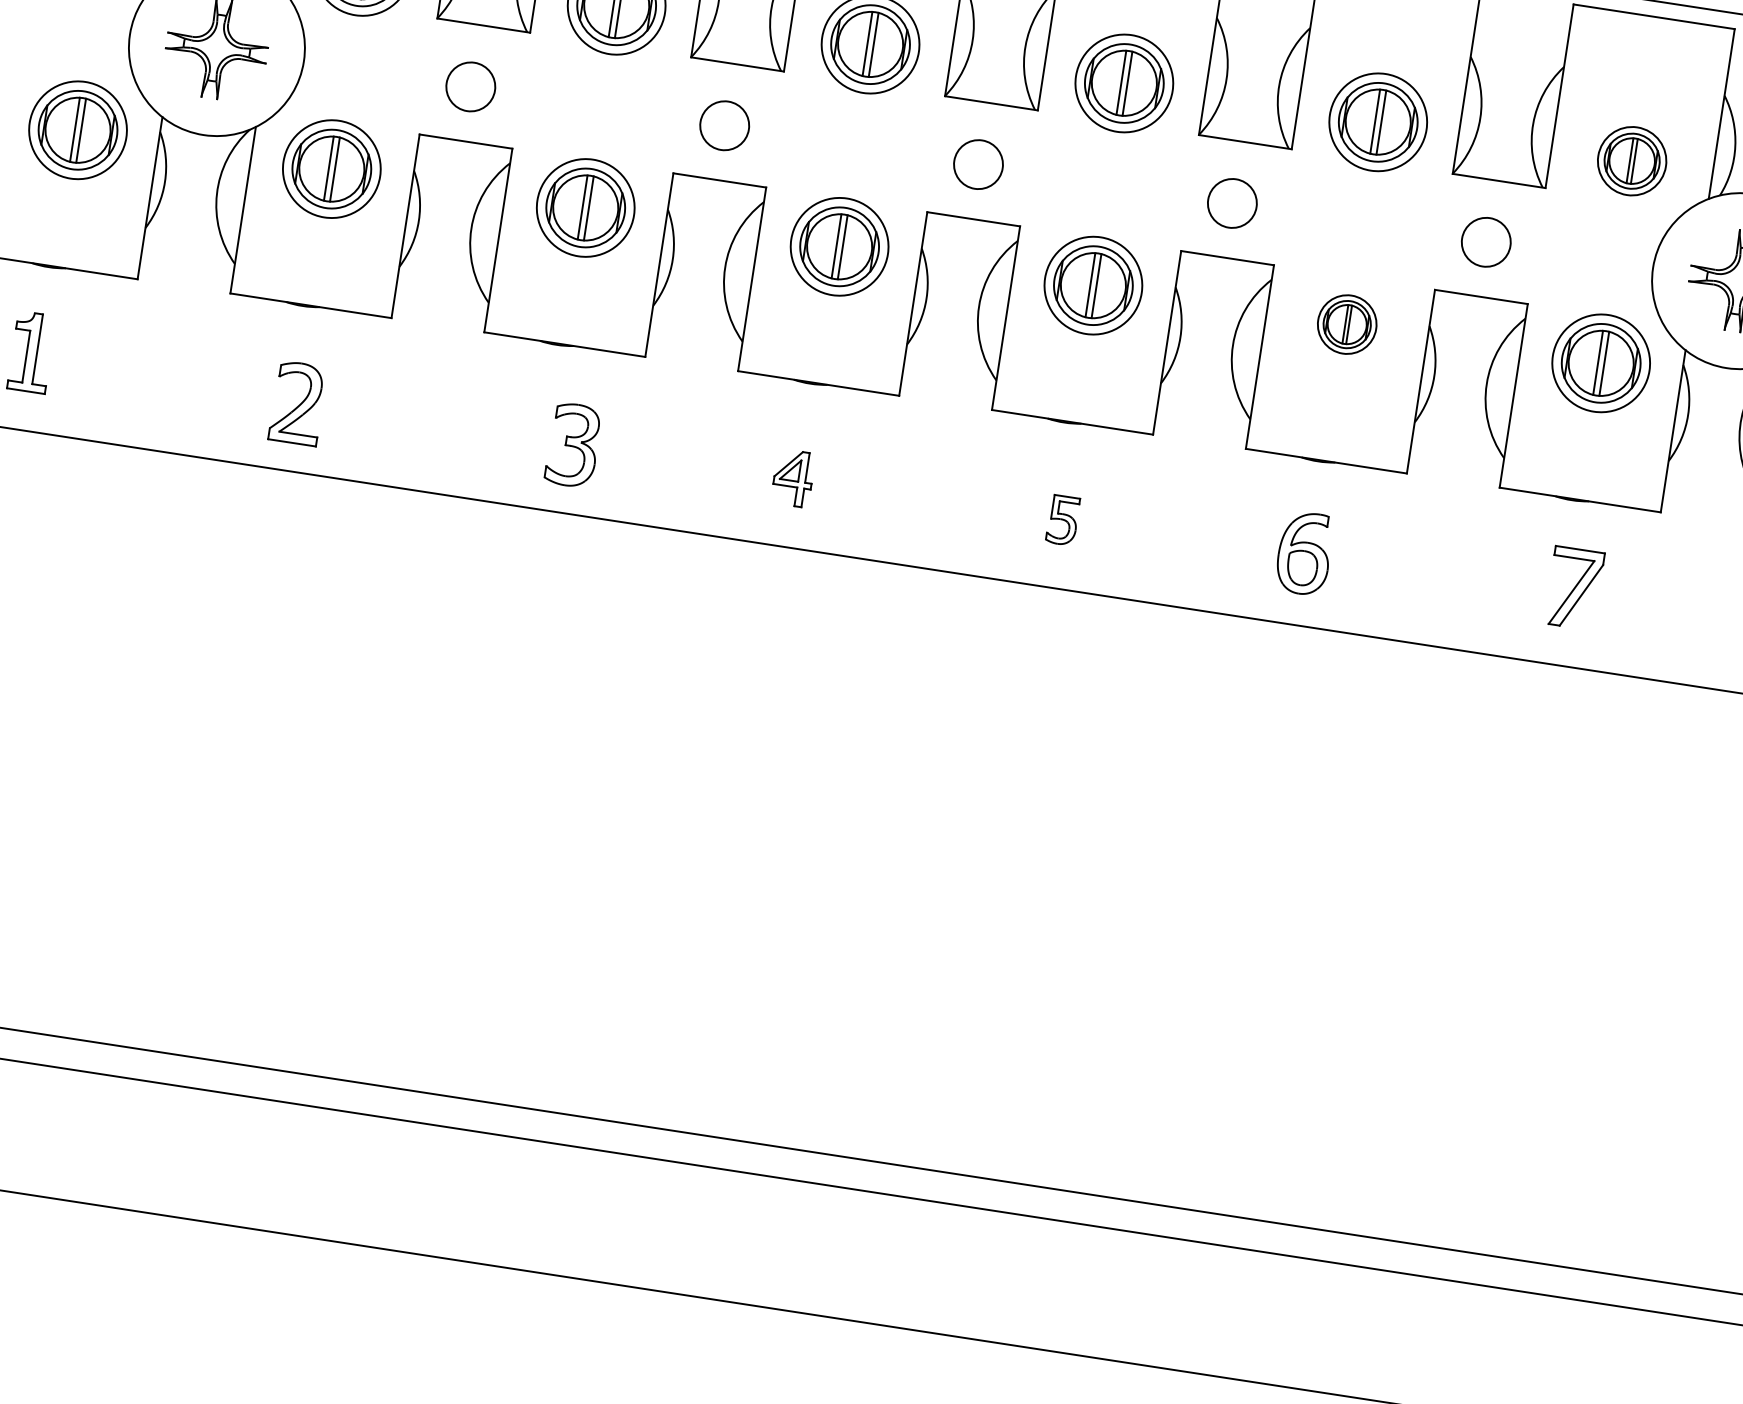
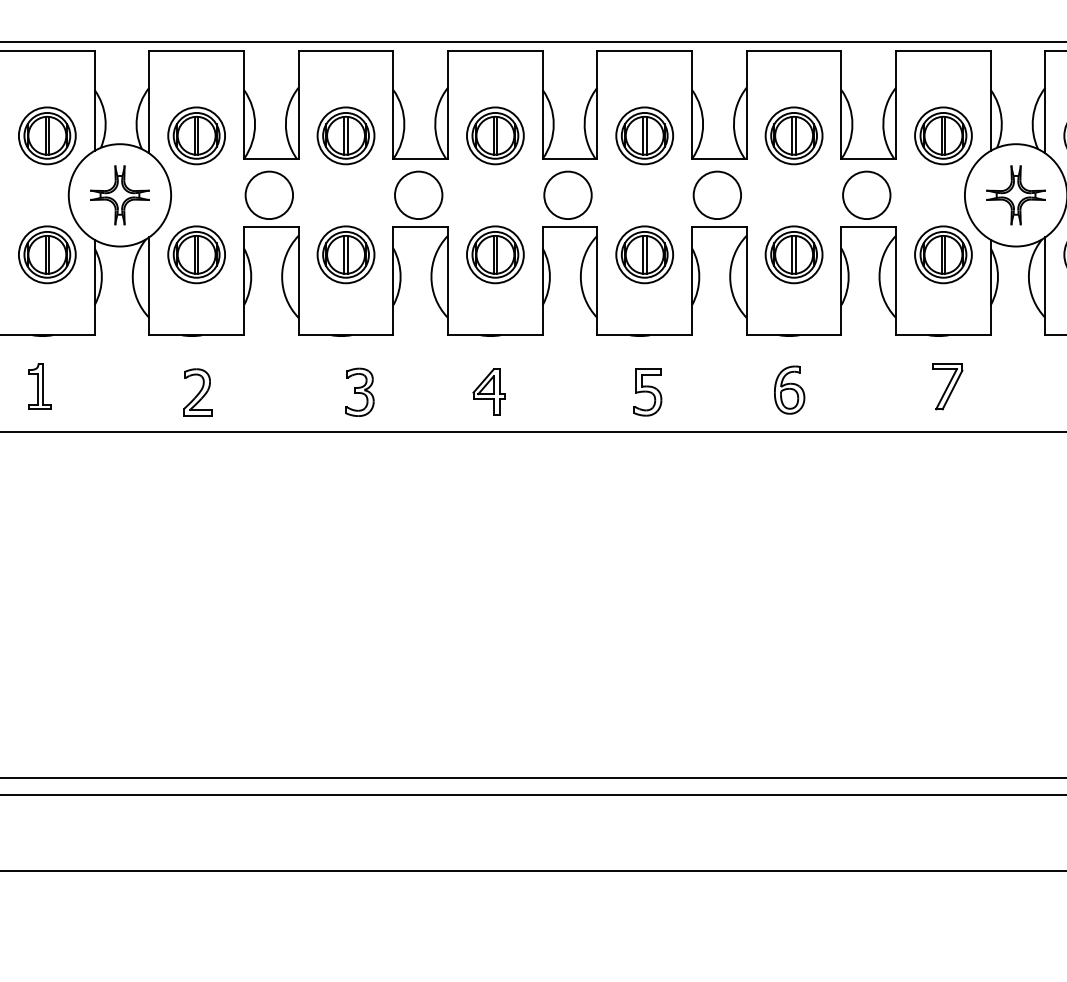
circle: (471, 87) -> (269, 195), size x1.67
circle: (724, 125) -> (418, 195), size x1.67
part: (1632, 160) -> (943, 135), size x1.43
circle: (977, 164) -> (567, 195), size x1.67
circle: (1232, 203) -> (717, 195), size x1.67
circle: (1485, 242) -> (866, 195), size x1.67
part: (1346, 323) -> (793, 254), size x1.67
part: (792, 477) -> (488, 391), size x1.43
part: (1062, 520) -> (647, 392), size x1.67

